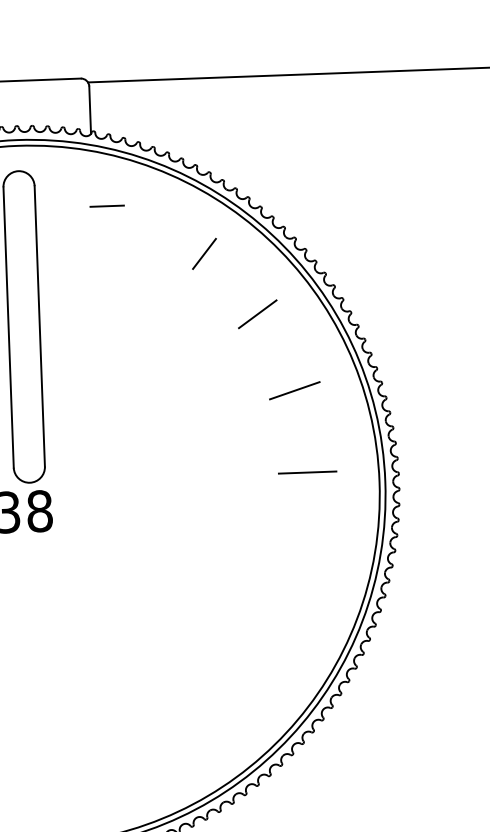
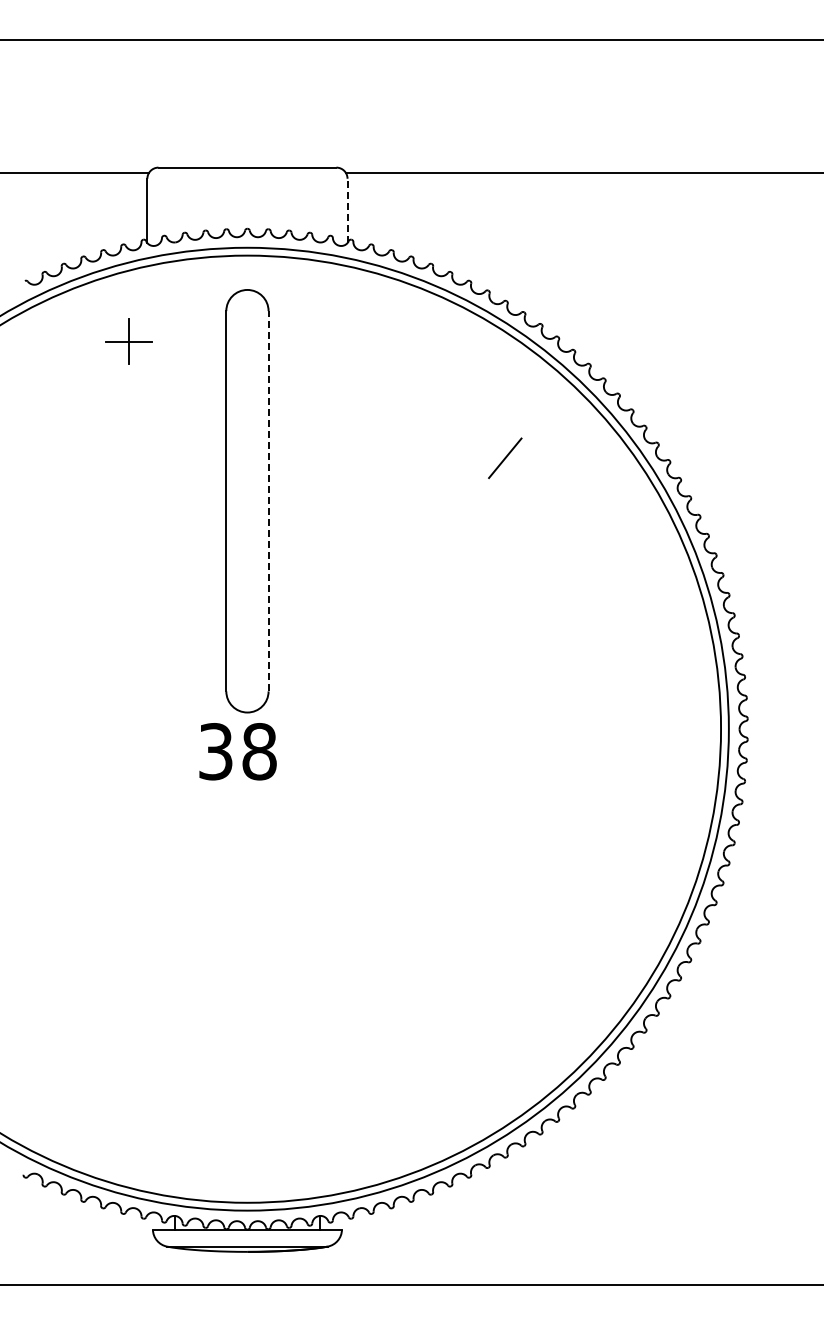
line: (90, 109) -> (347, 210), solid -> dashed
line: (106, 205) -> (365, 341), removed
line: (204, 254) -> (505, 458), moved
line: (257, 314) -> (564, 495), removed
line: (39, 325) -> (268, 500), solid -> dashed
line: (294, 390) -> (610, 600), removed
line: (307, 472) -> (623, 712), removed

